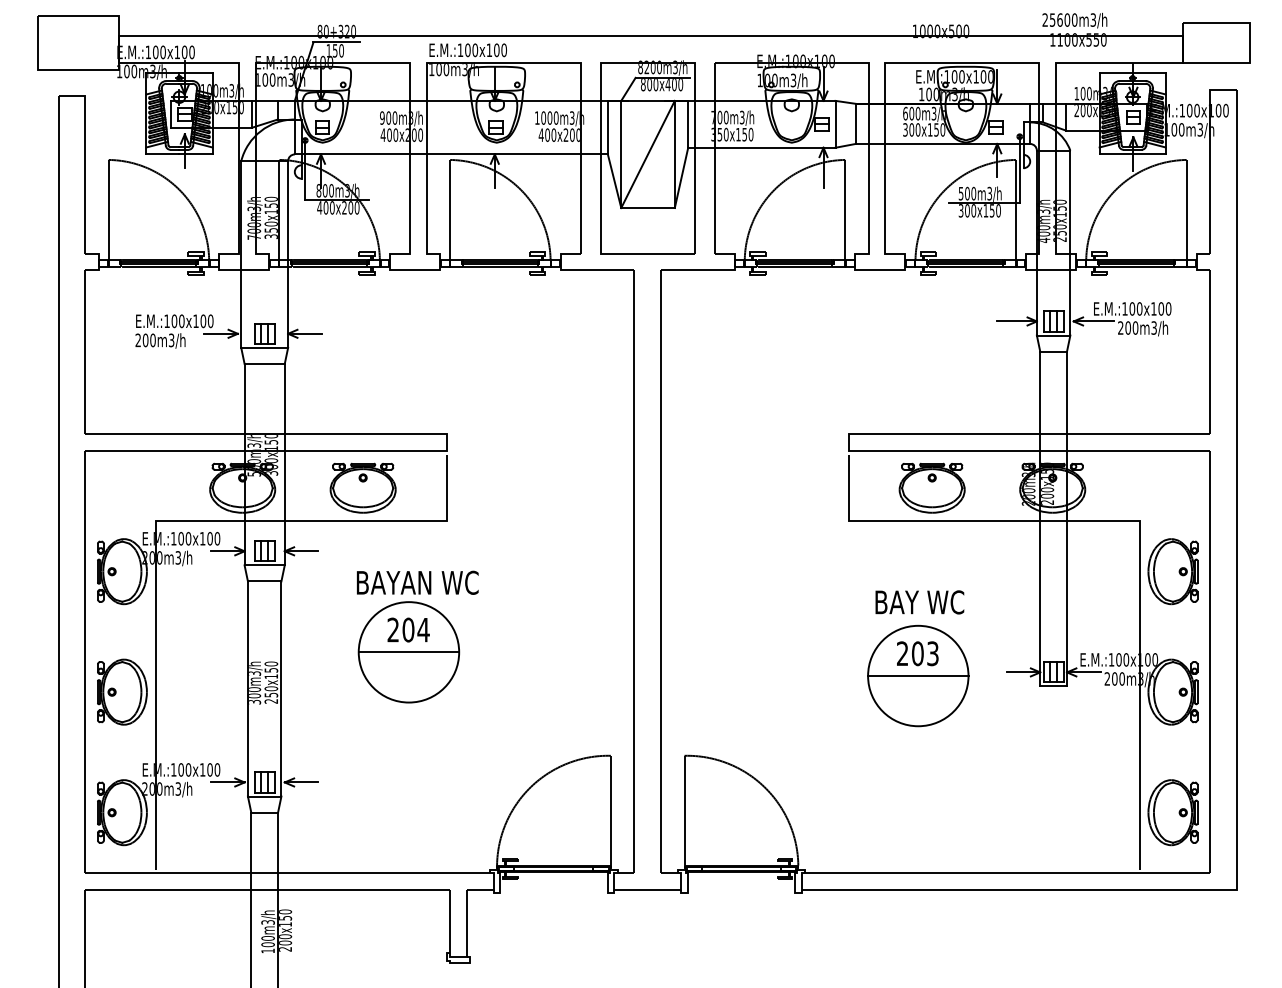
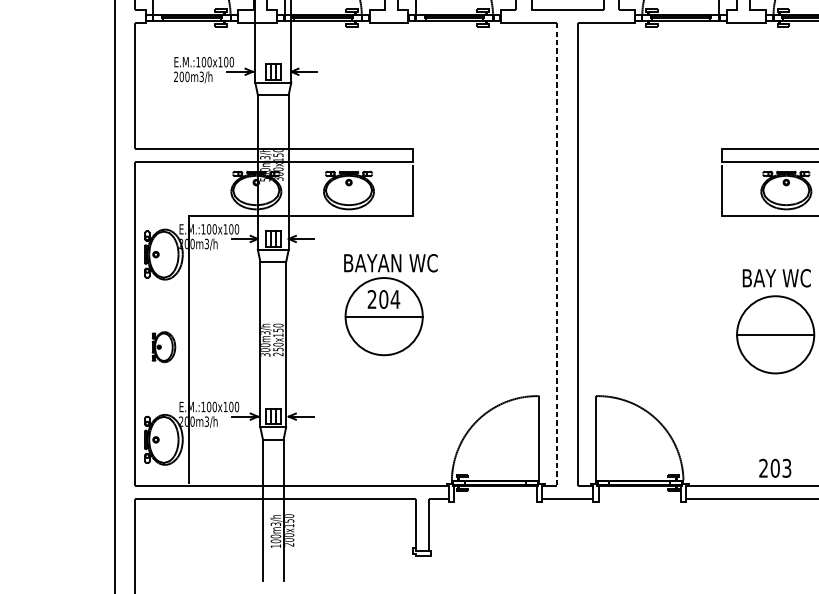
line: (634, 572) -> (557, 255), solid -> dashed
text: (917, 653) -> (775, 468), moved
part: (122, 691) -> (164, 346), size x0.6

